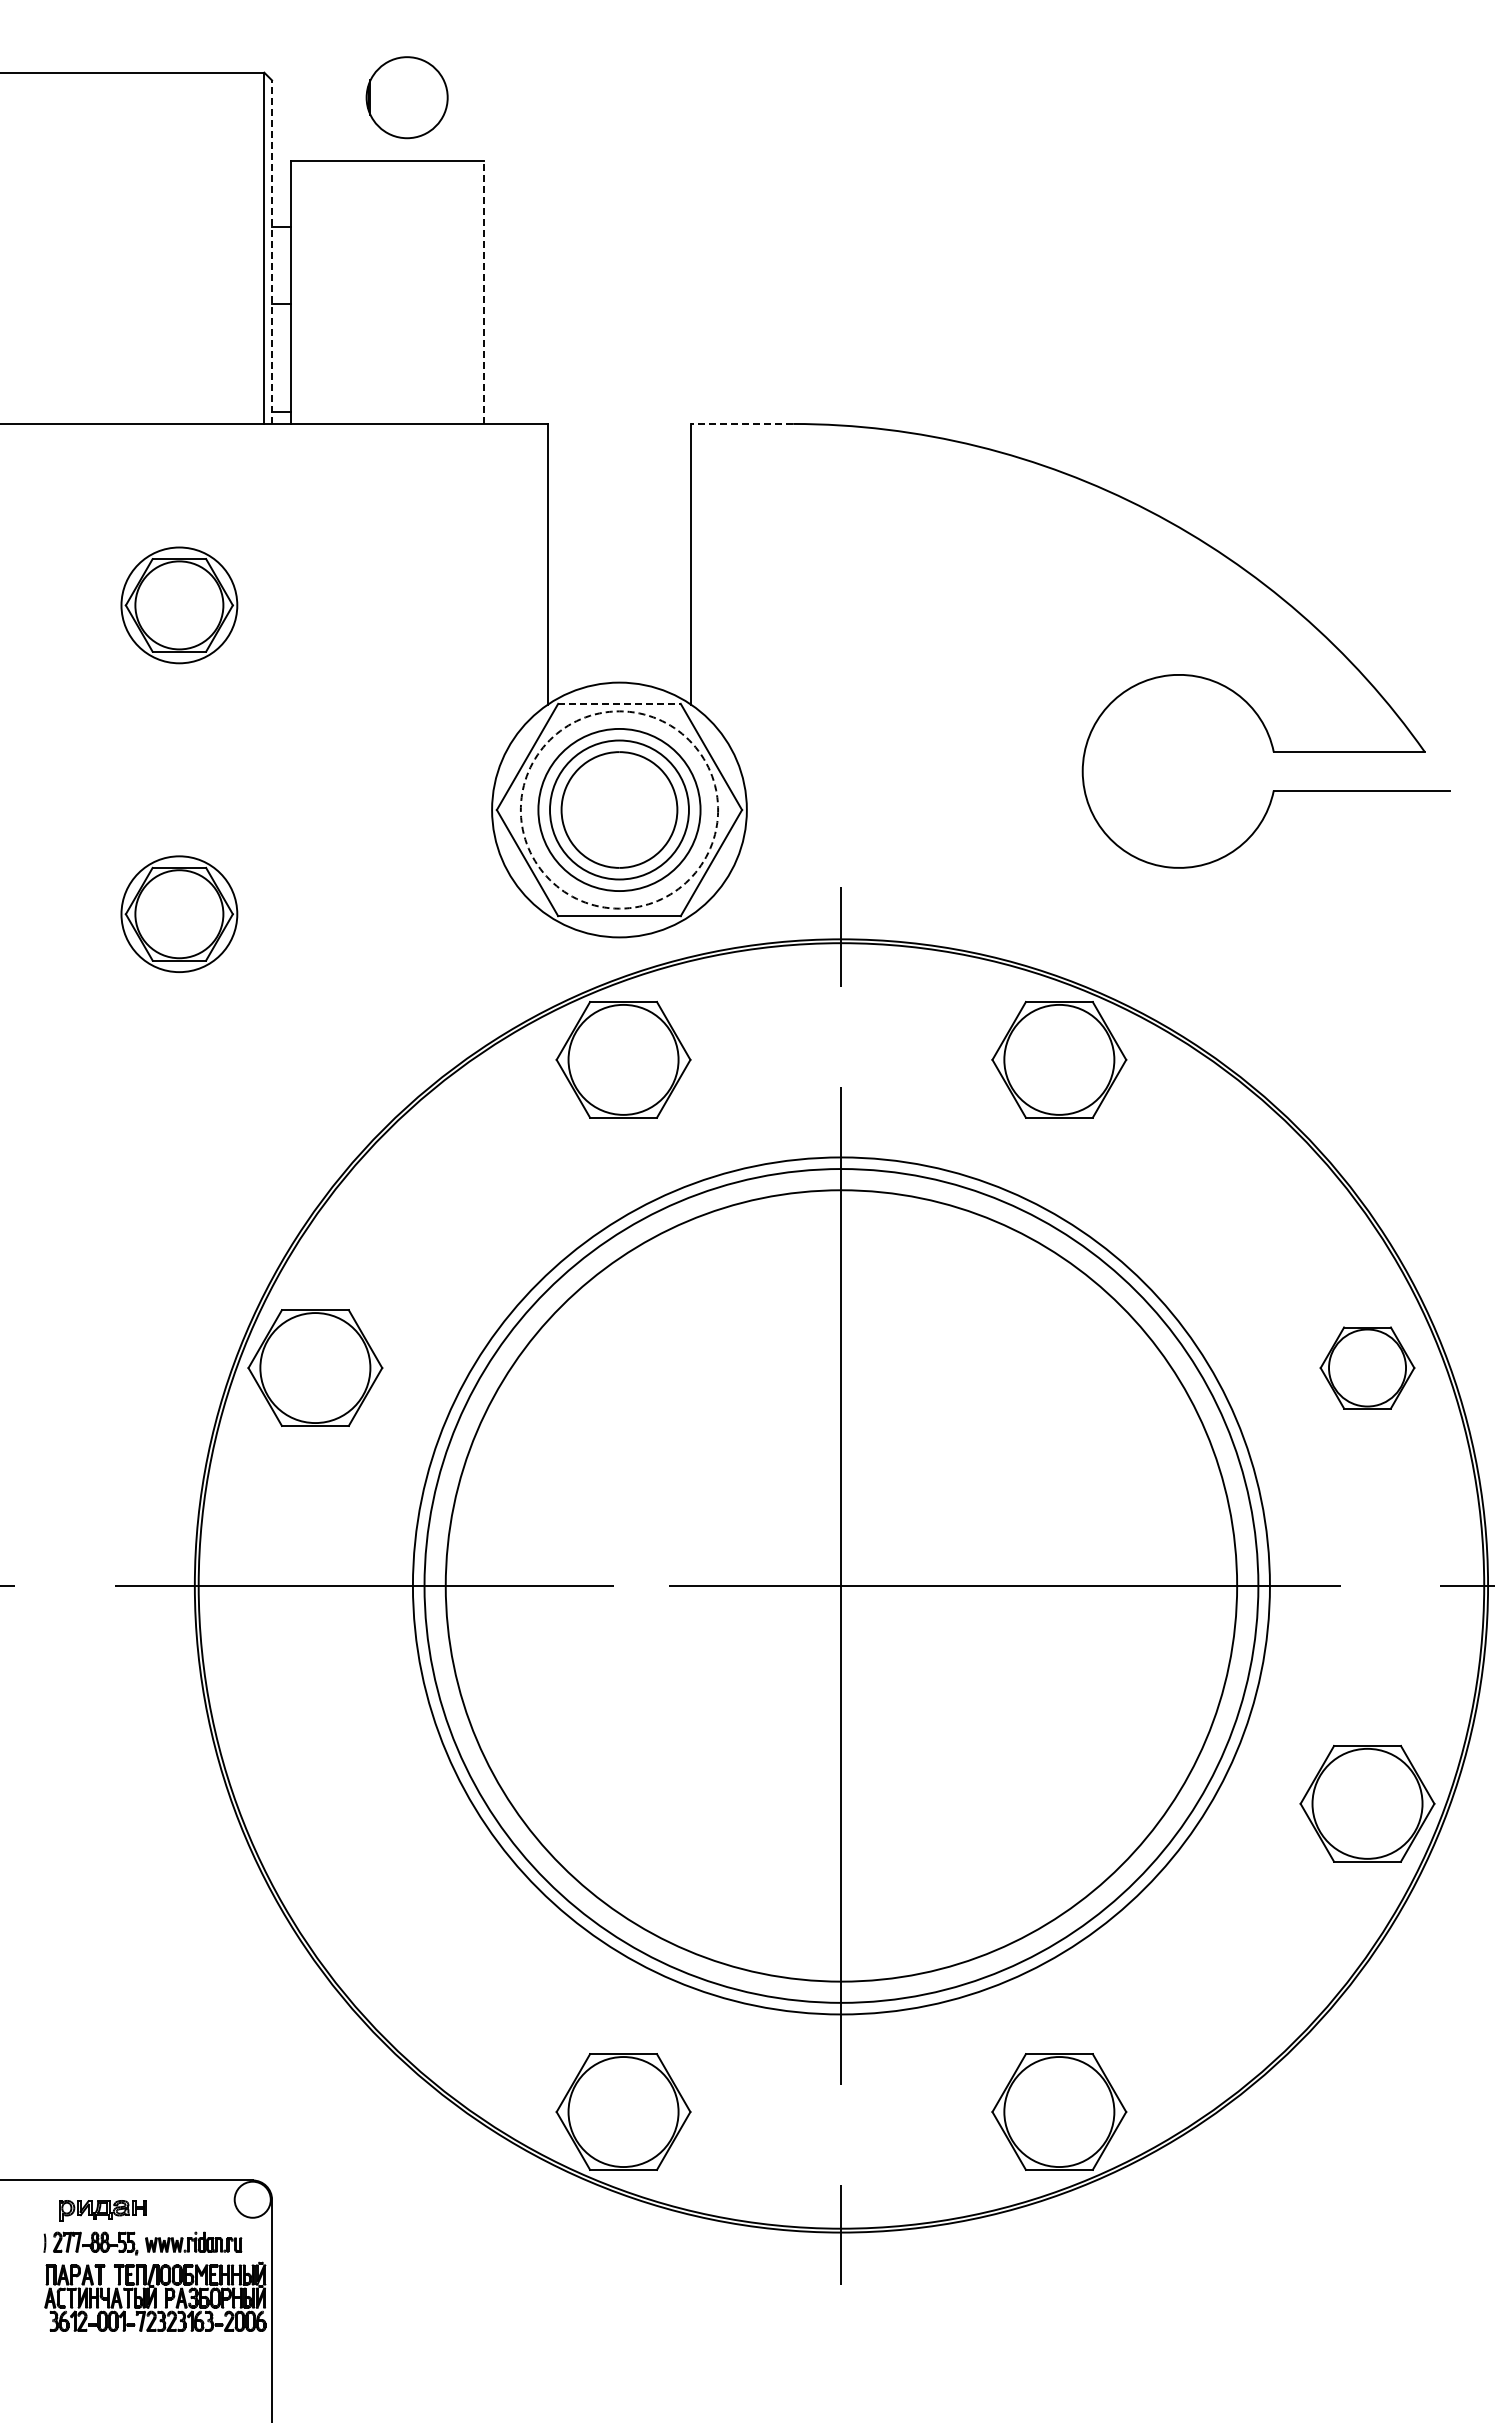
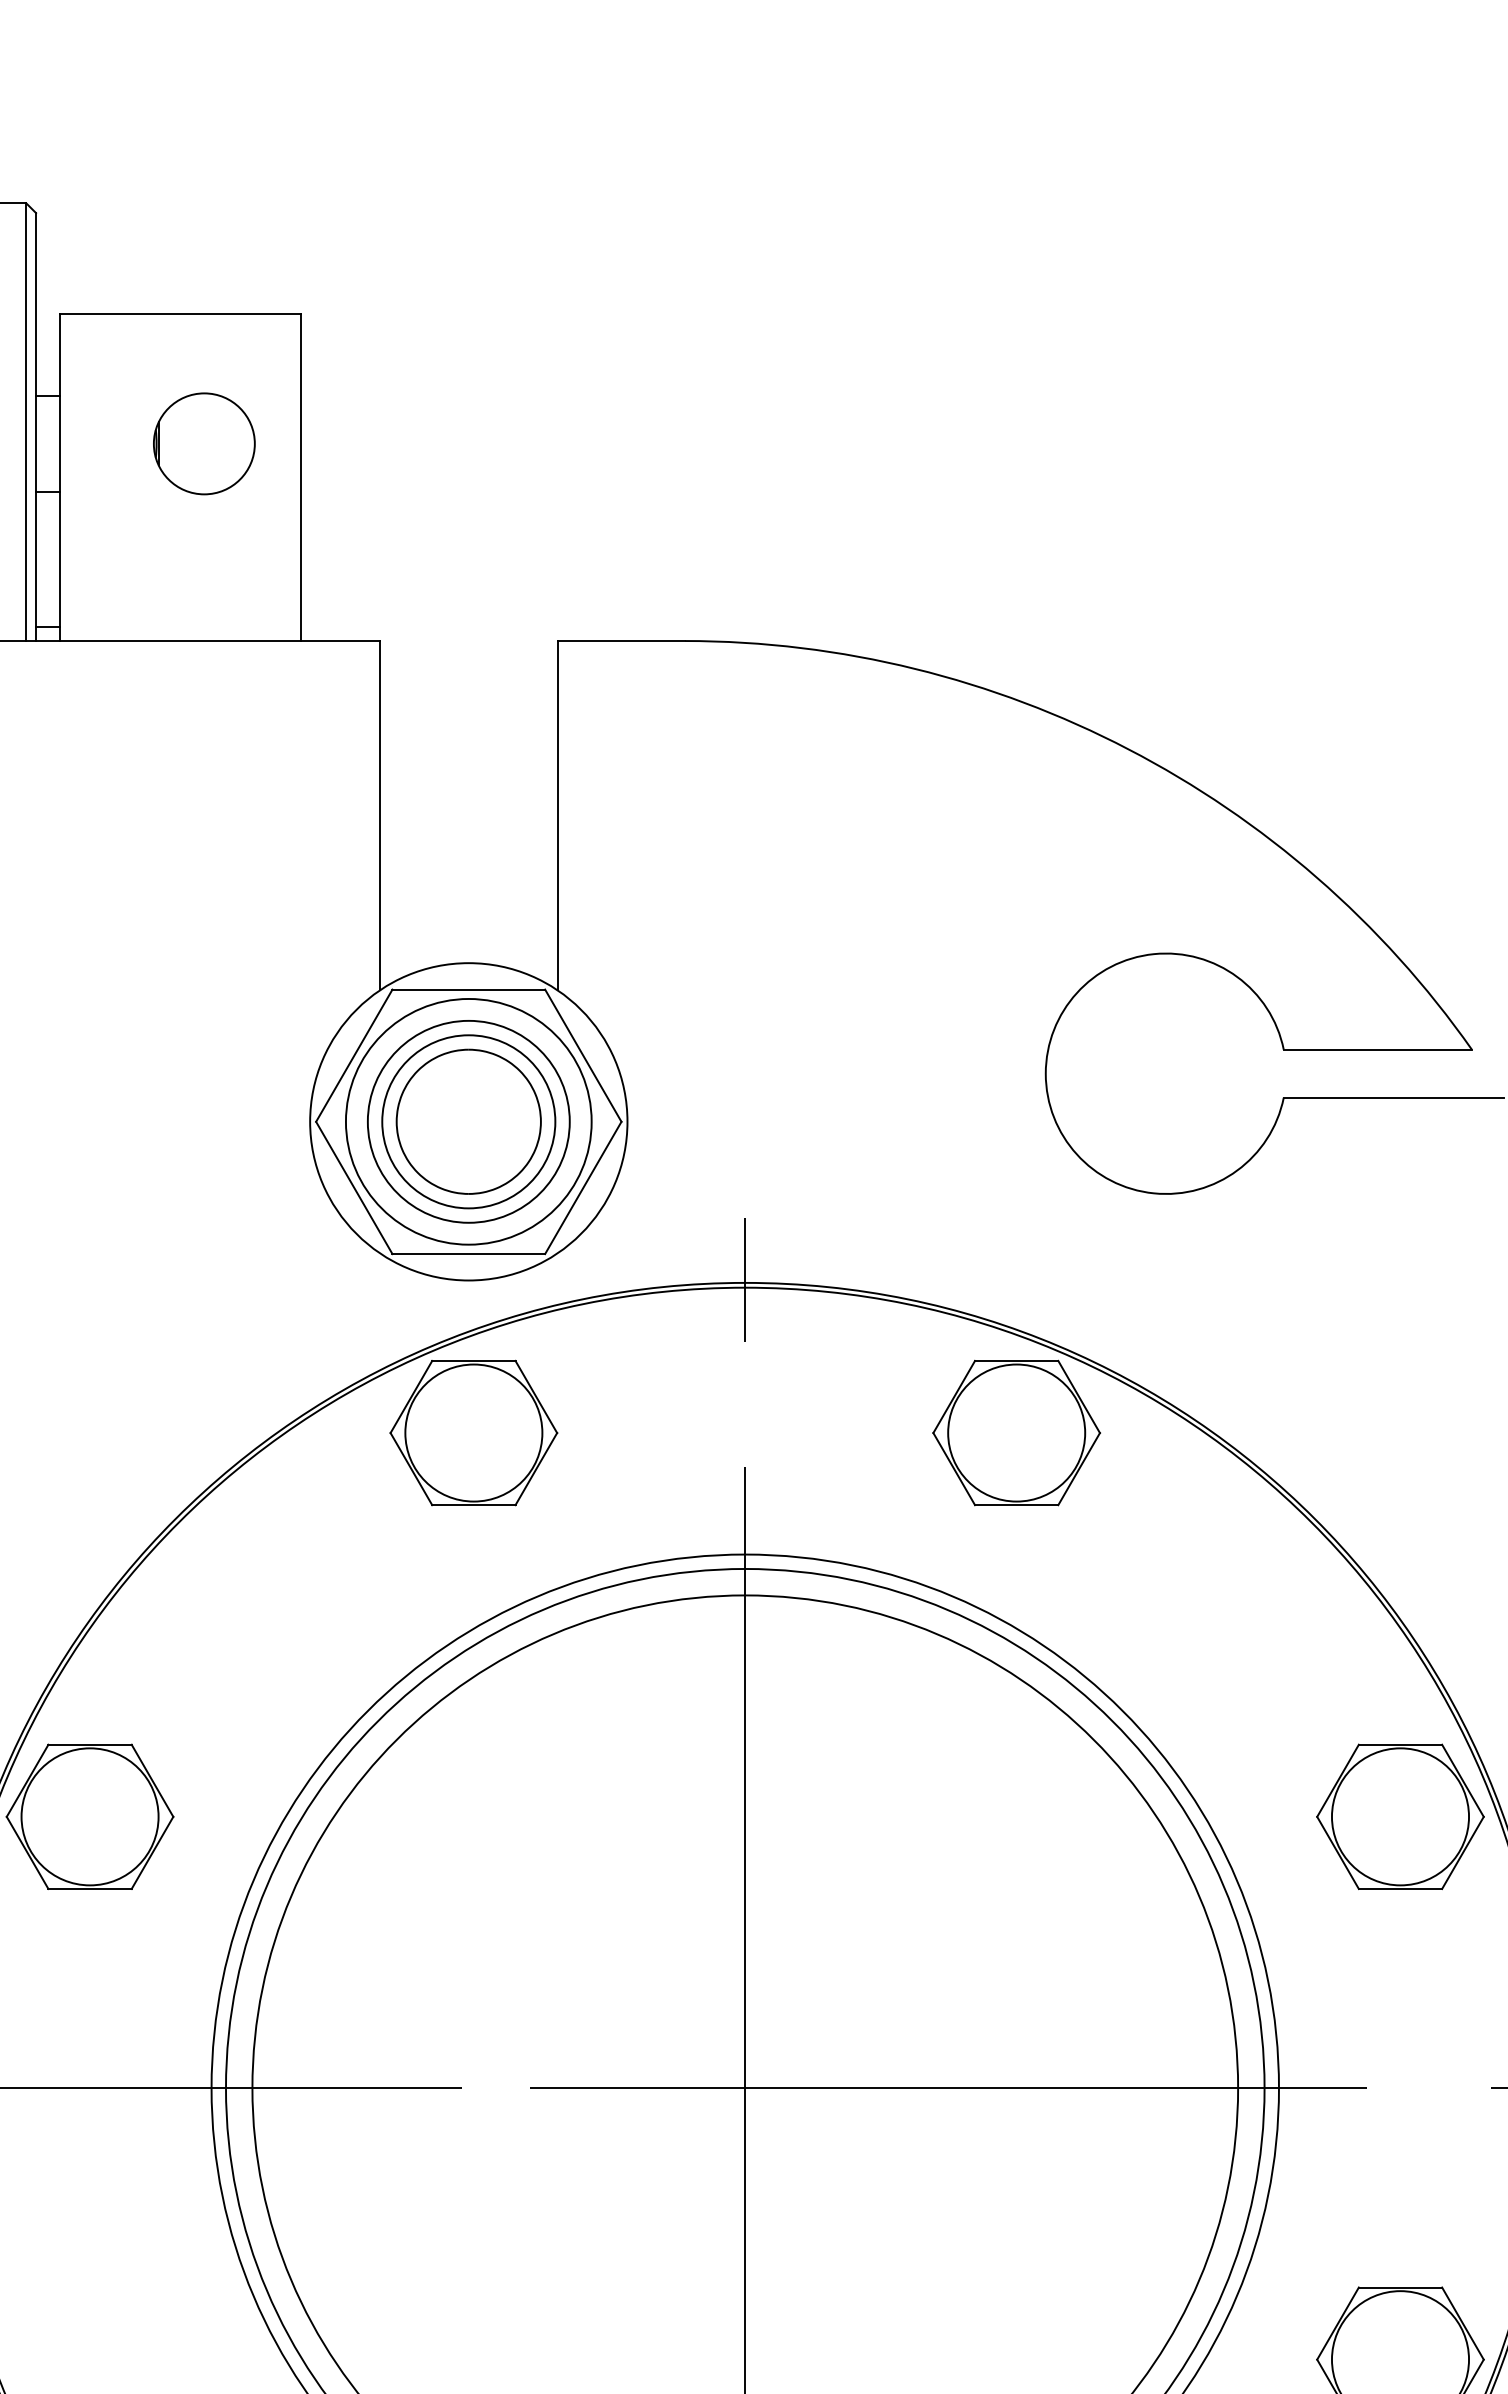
part: (406, 97) -> (203, 443), moved
line: (272, 252) -> (36, 427), dashed -> solid
line: (484, 292) -> (300, 477), dashed -> solid
line: (741, 423) -> (620, 640), dashed -> solid
line: (619, 703) -> (468, 989), dashed -> solid
circle: (619, 809) -> (468, 1121), dashed -> solid
part: (1367, 1367) -> (1400, 1816), size x1.43

